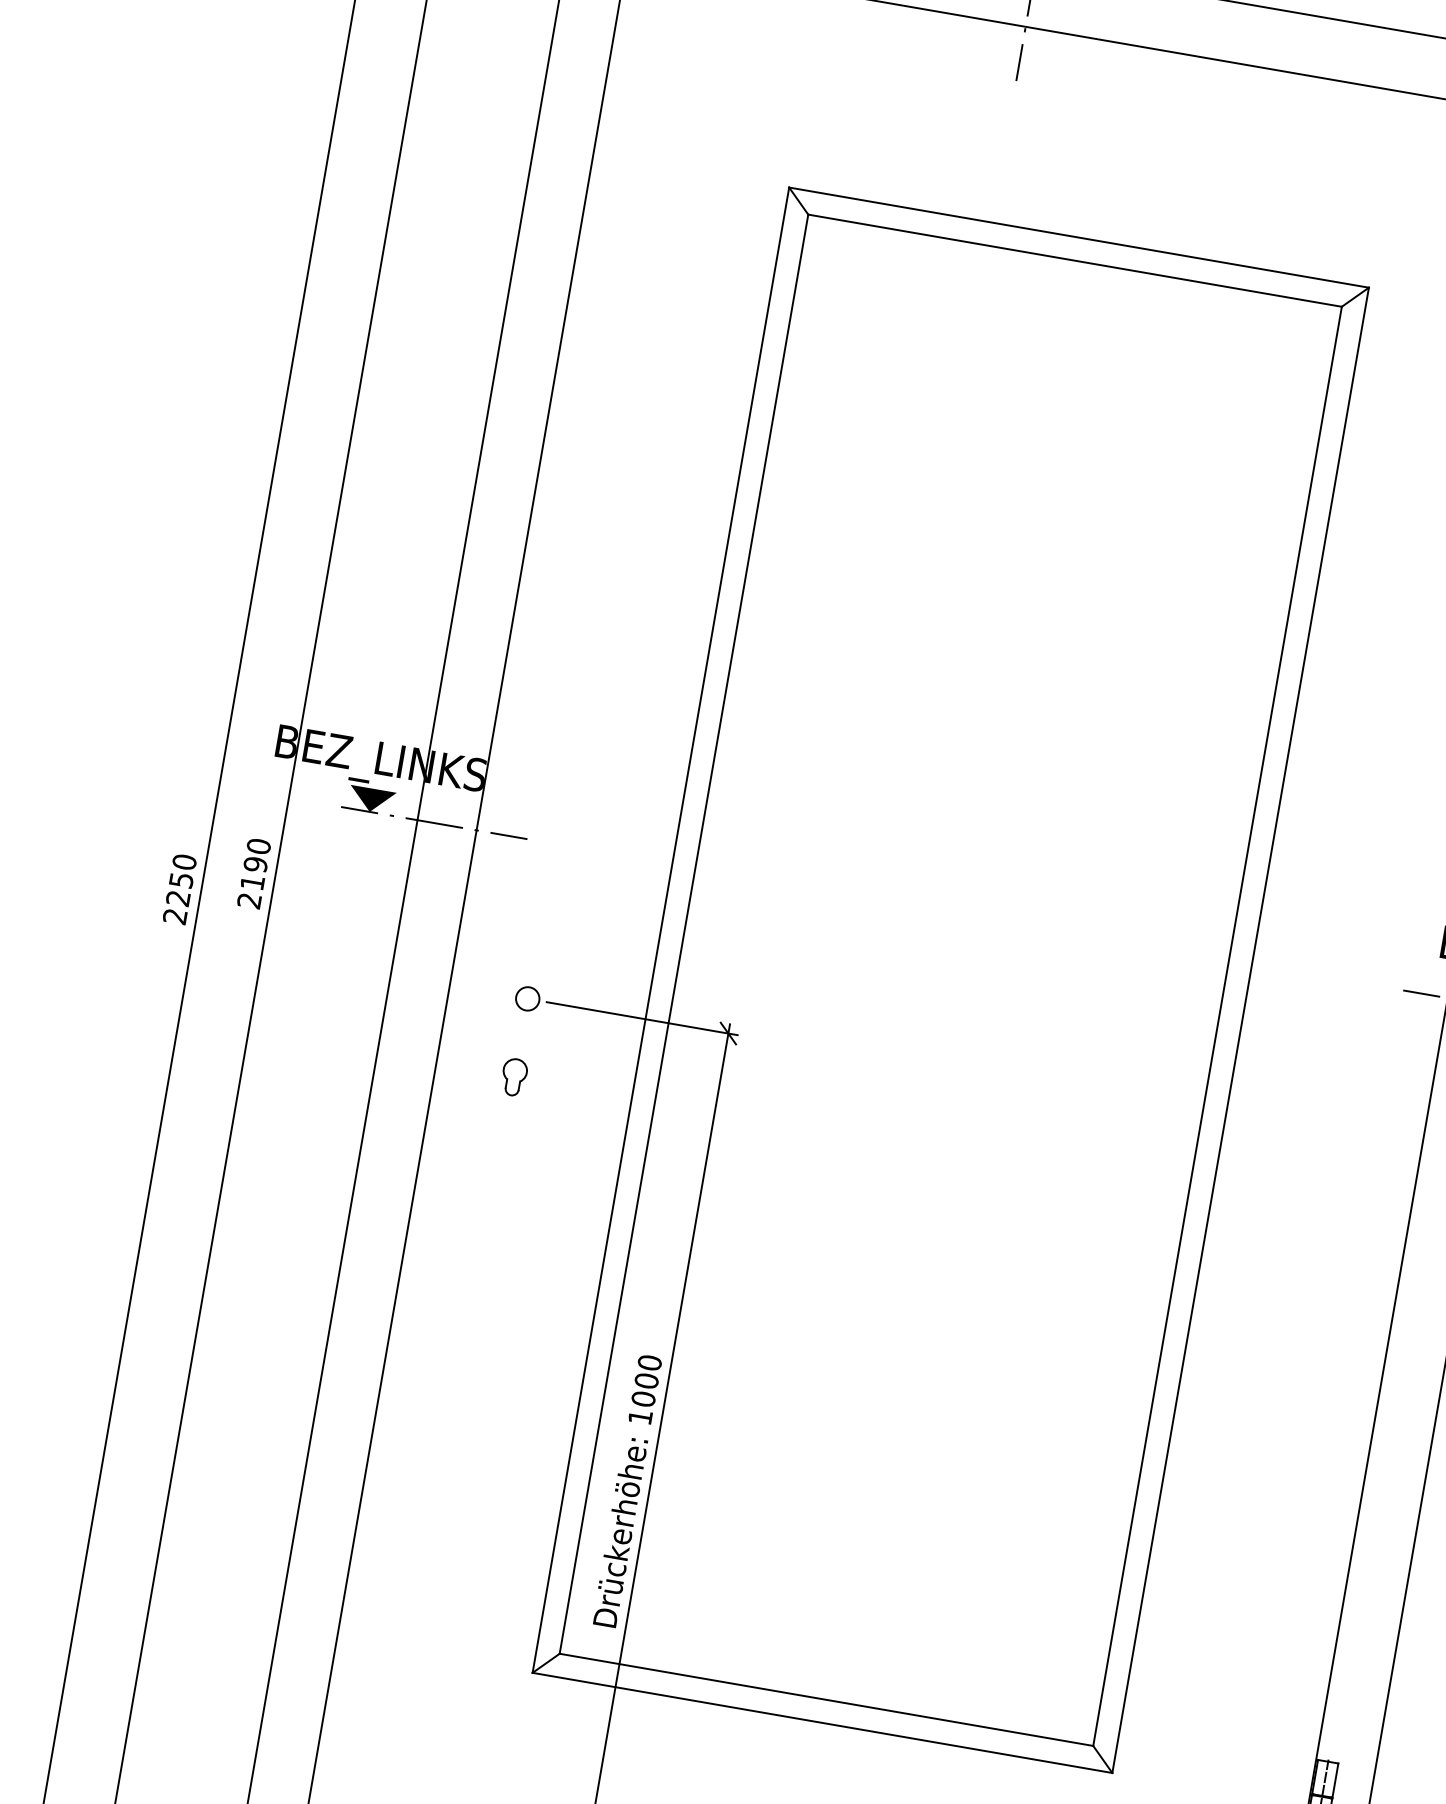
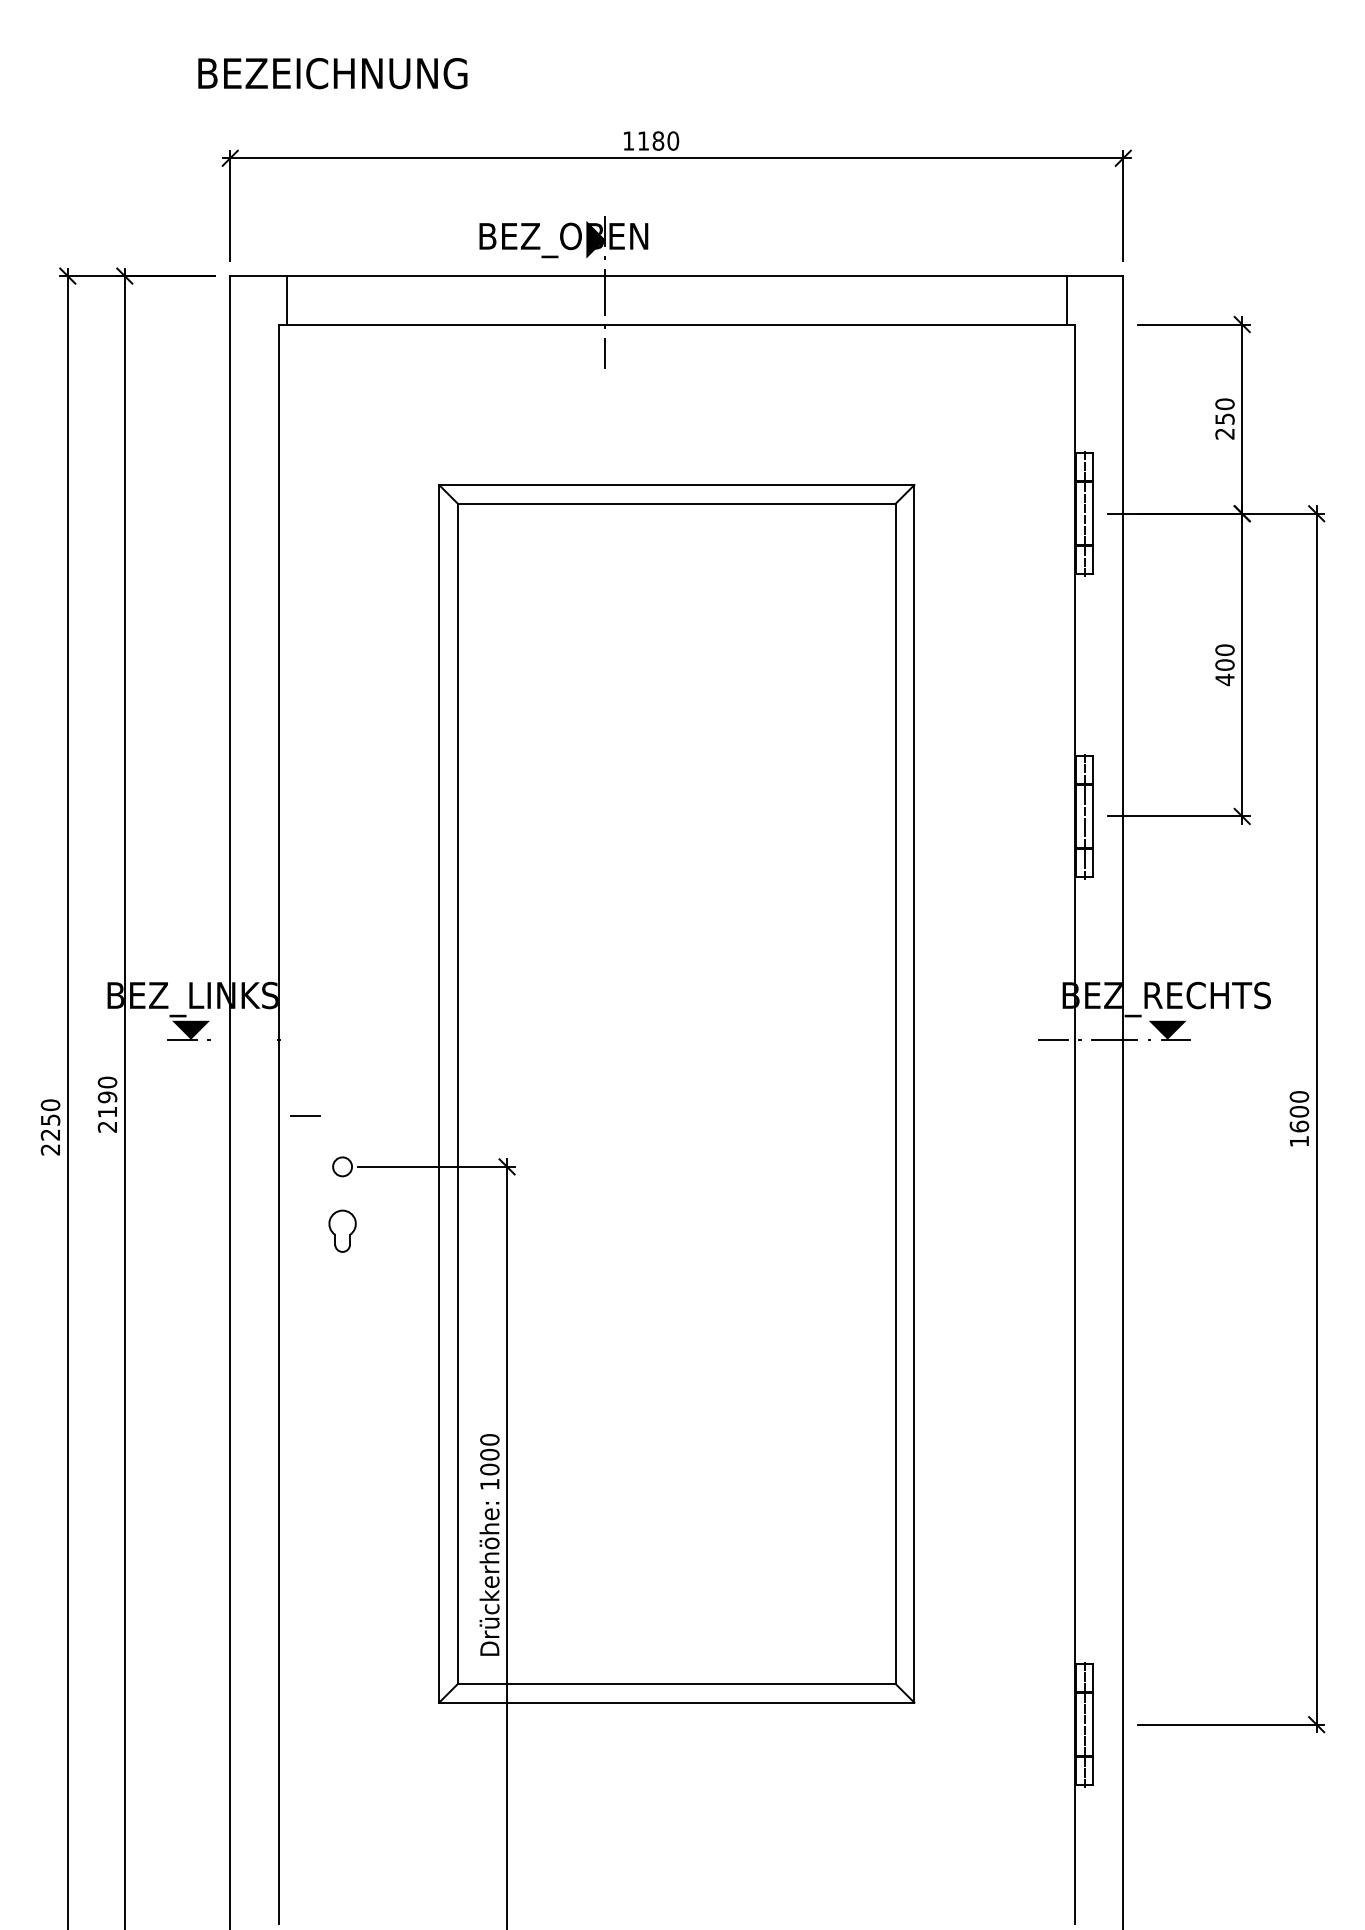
line: (433, 822) -> (243, 1039), removed
line: (509, 835) -> (305, 1115), moved
part: (514, 1076) -> (342, 1230), size x1.4

